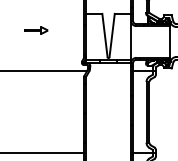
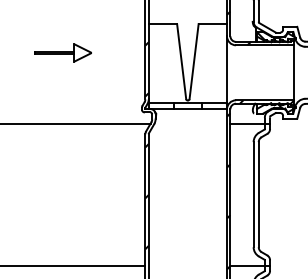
part: (36, 30) -> (63, 52), size x1.43

